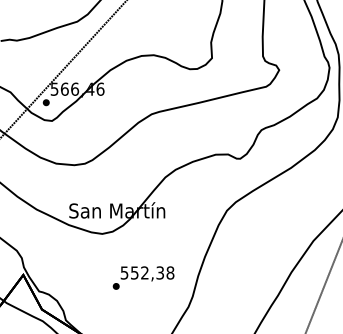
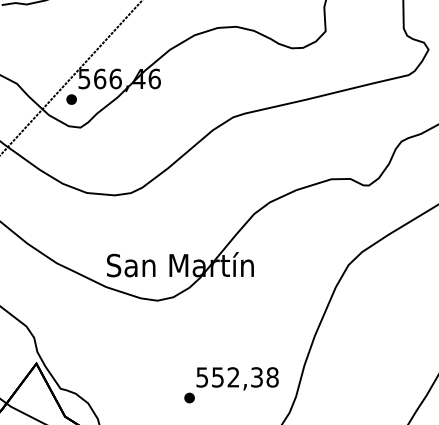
text: (143, 277) -> (231, 384), moved

